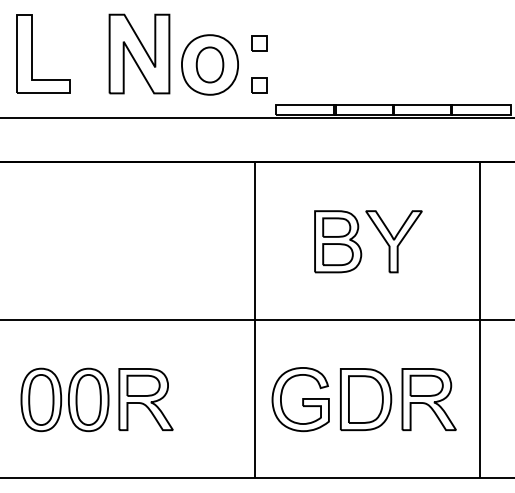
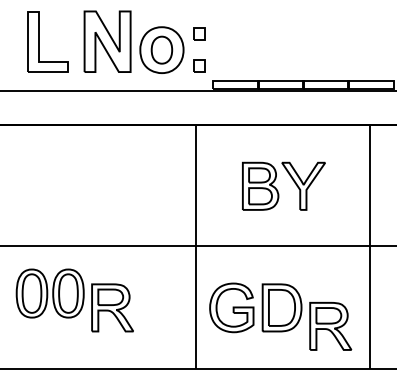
part: (32, 53) -> (39, 41), moved
part: (64, 399) -> (49, 293), moved
part: (428, 399) -> (330, 326), moved

